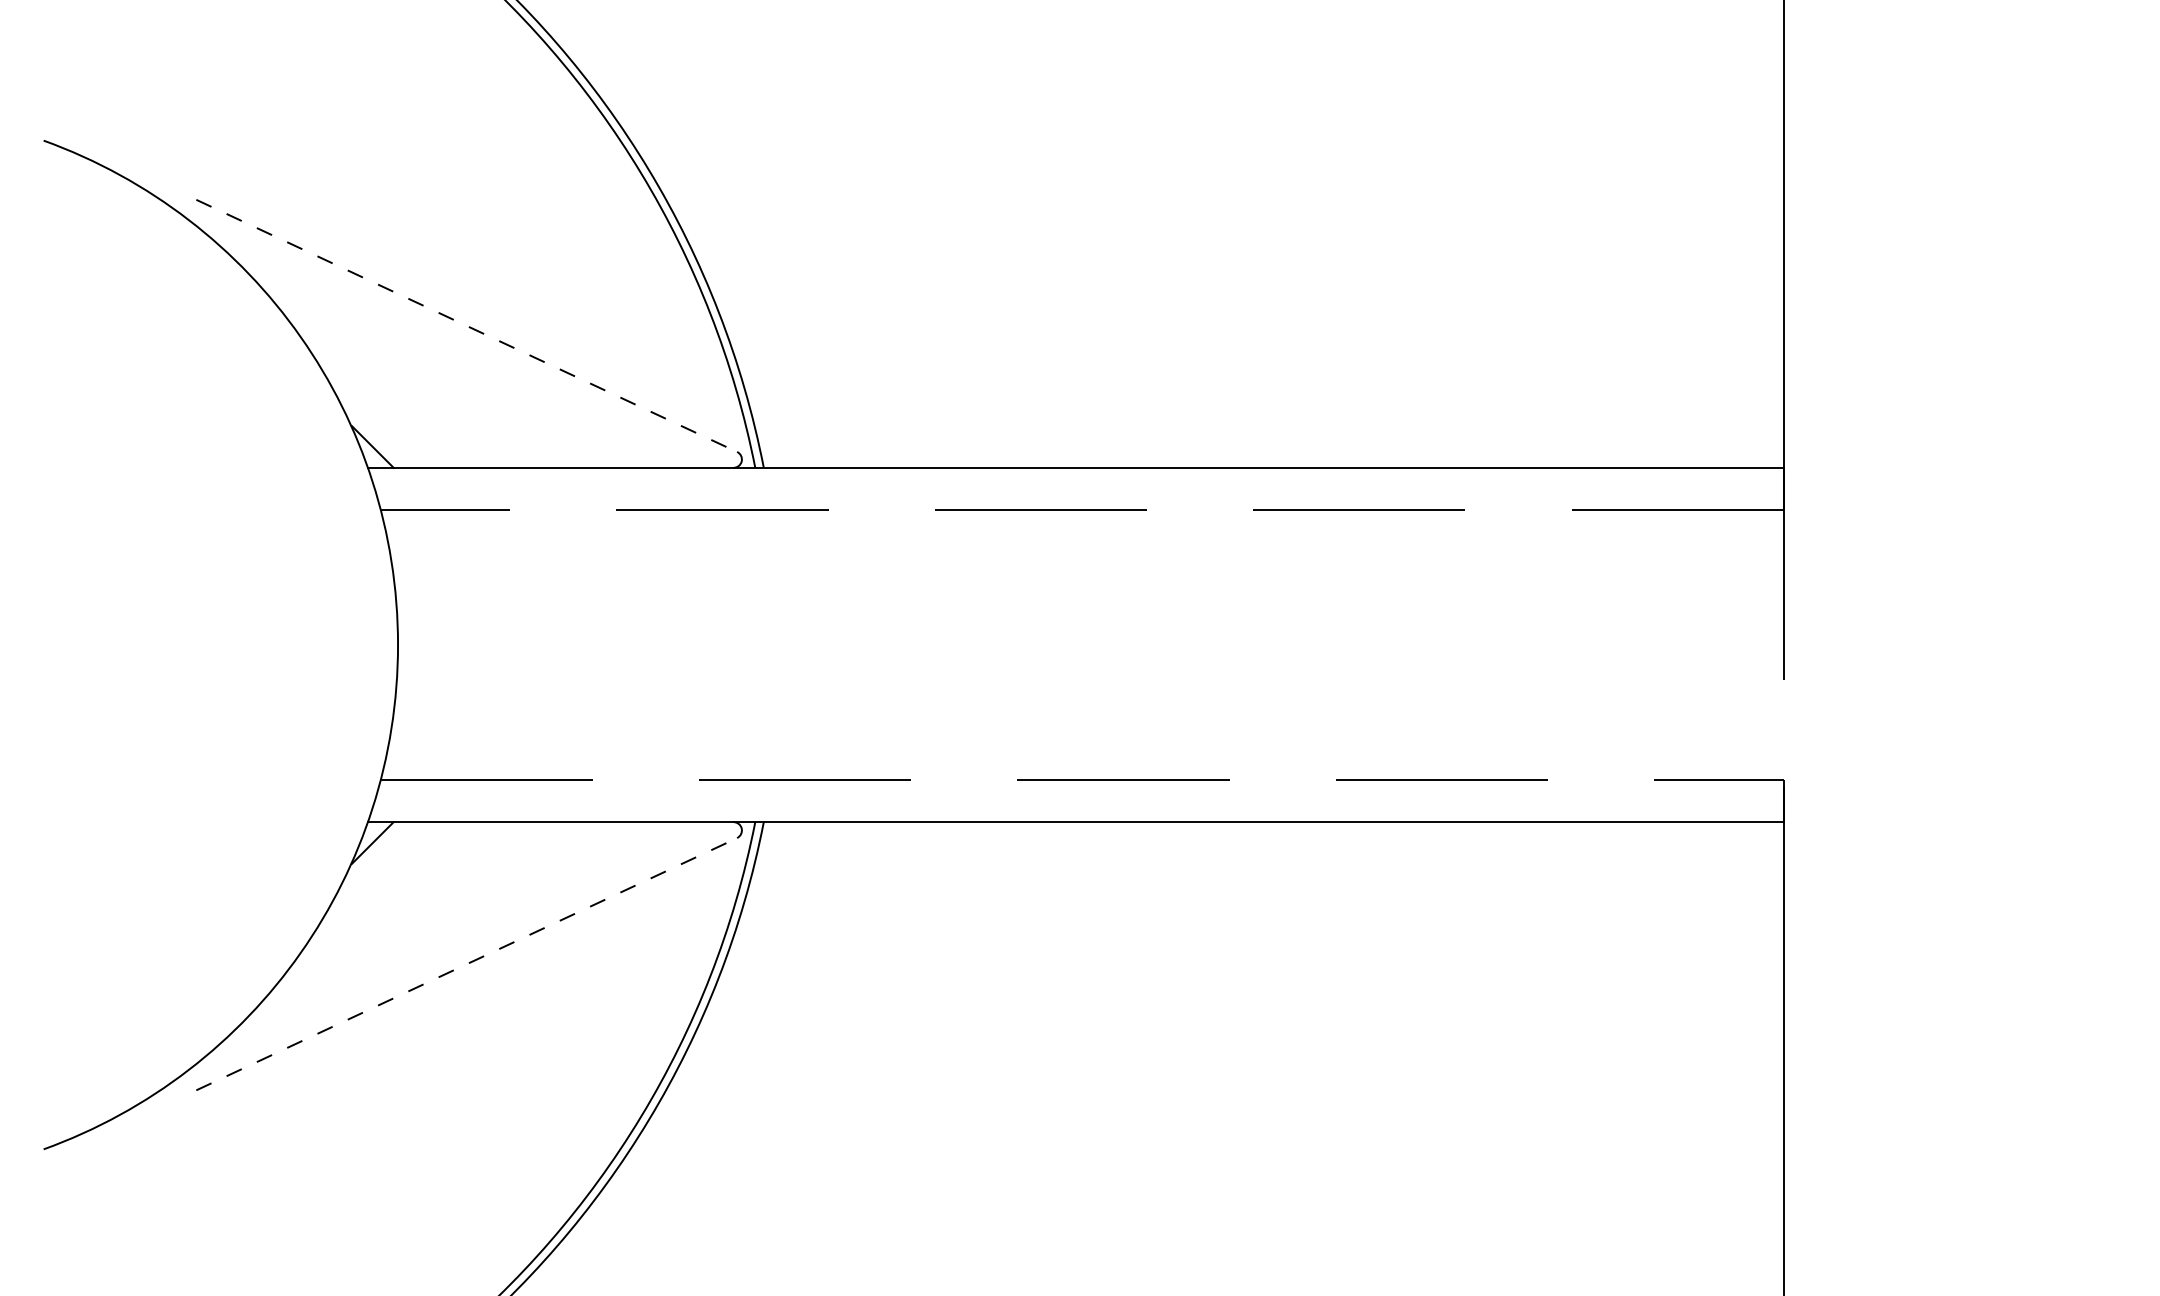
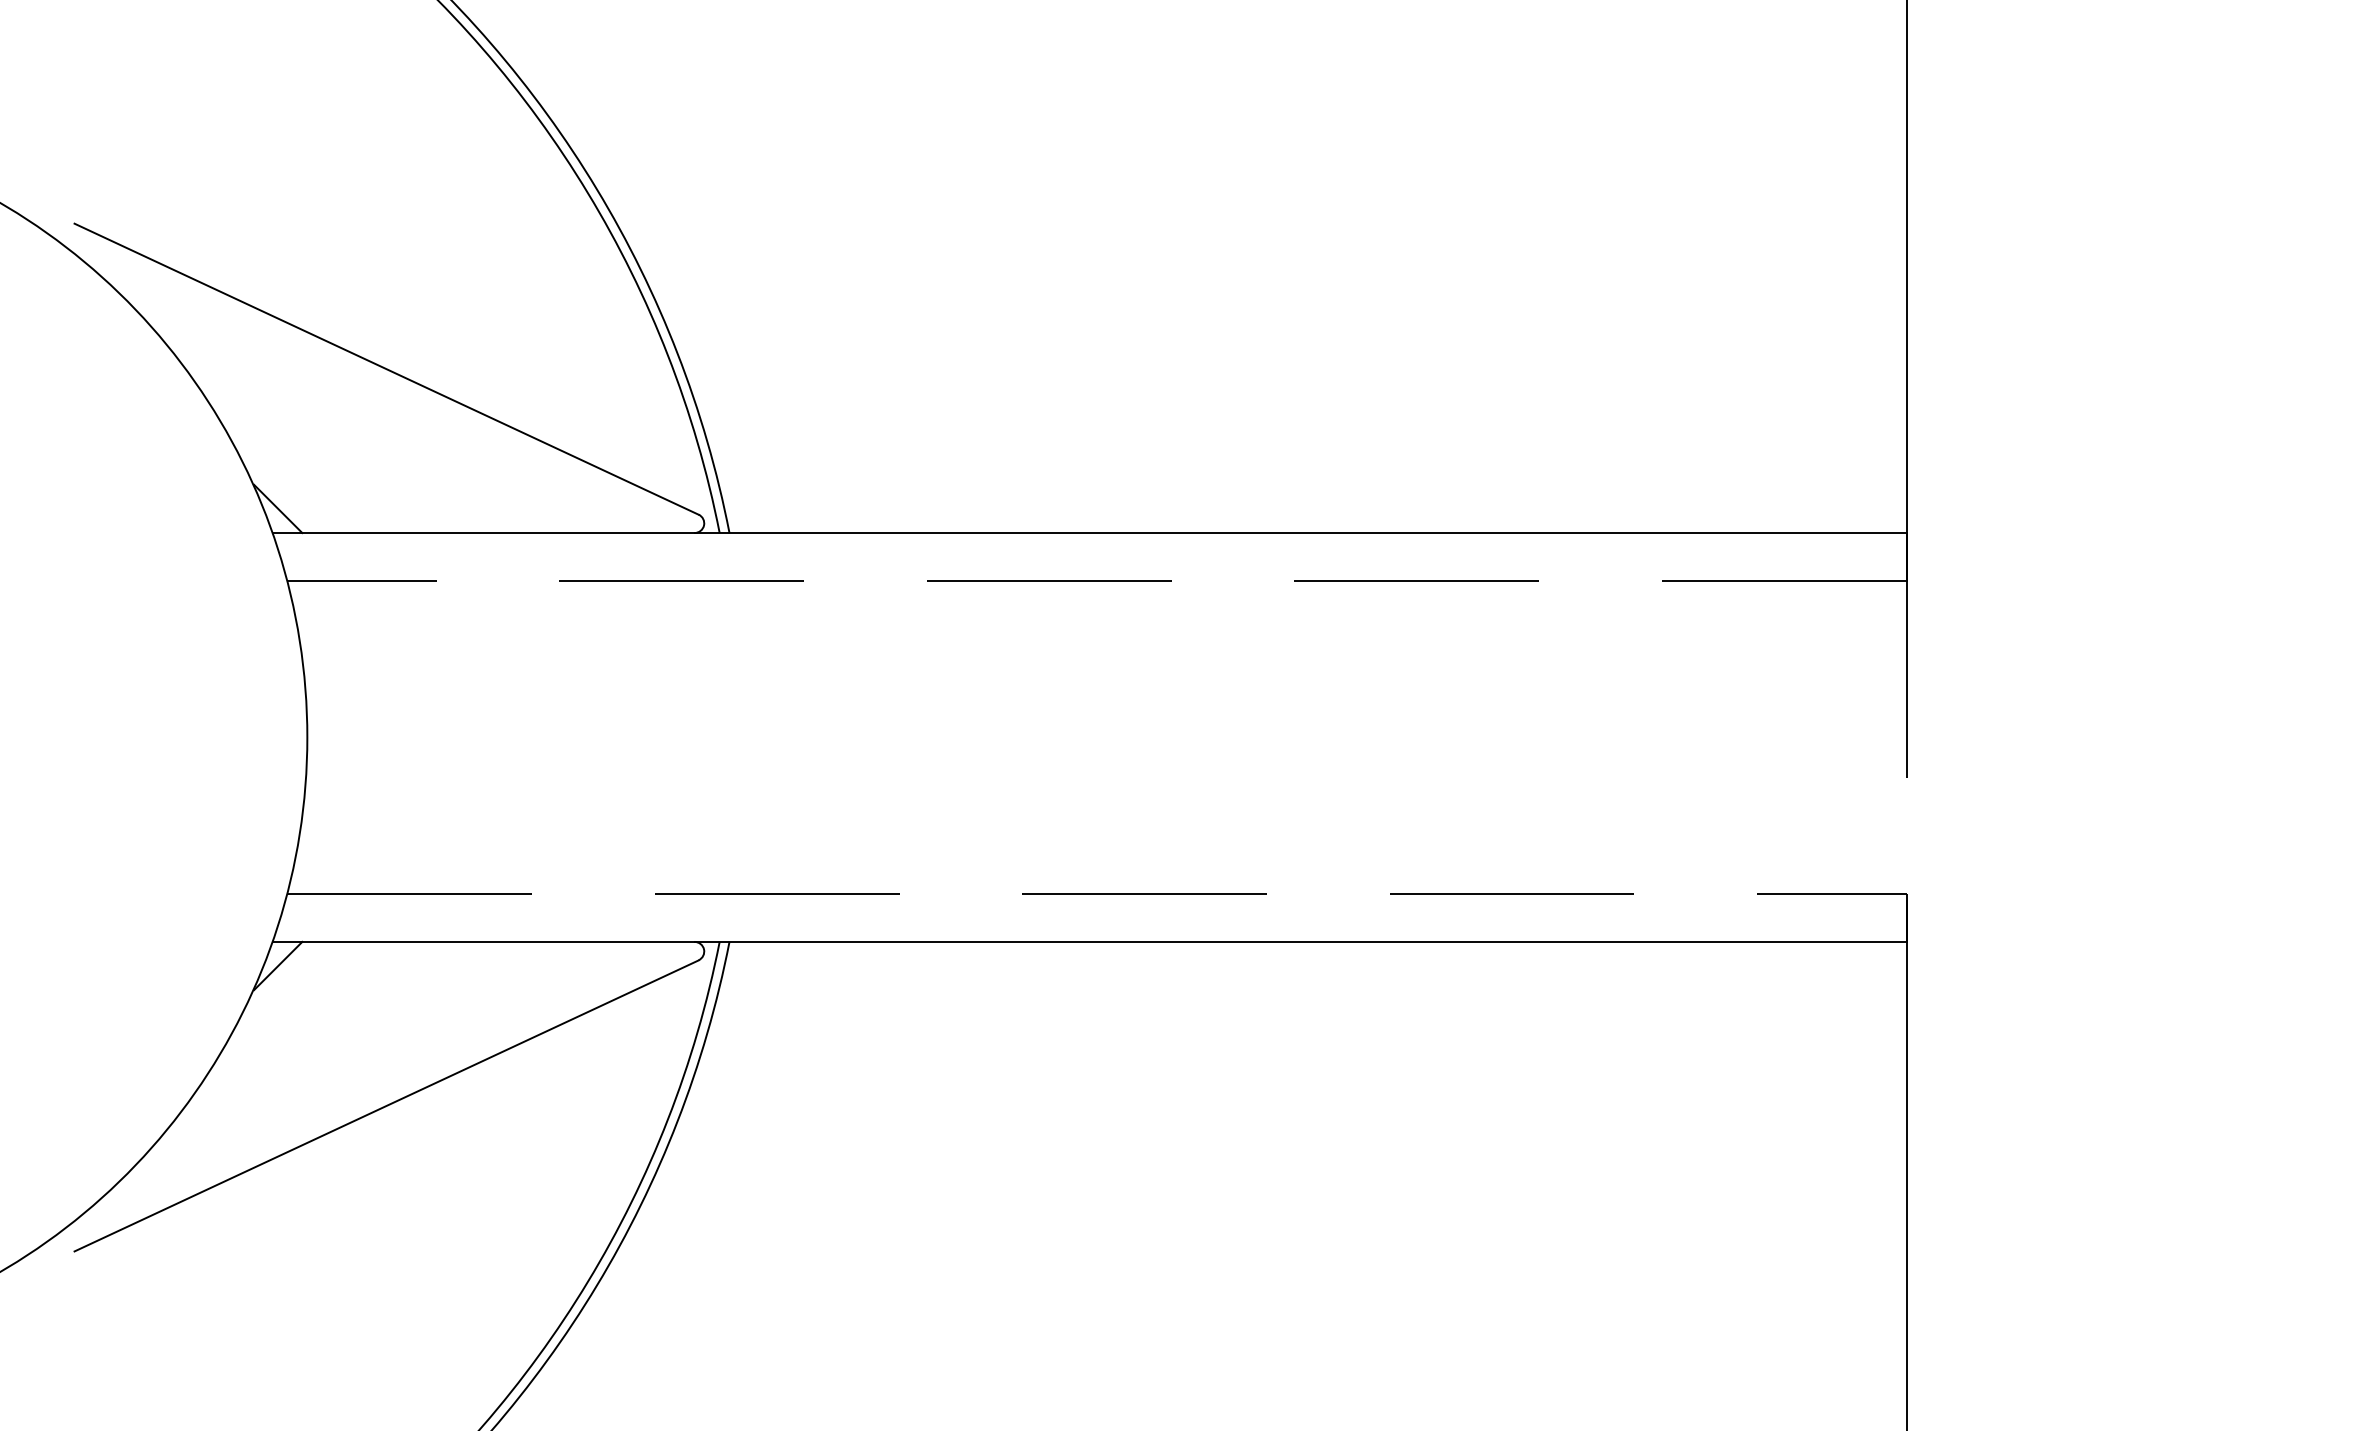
line: (467, 326) -> (387, 369), dashed -> solid
line: (467, 964) -> (387, 1106), dashed -> solid

